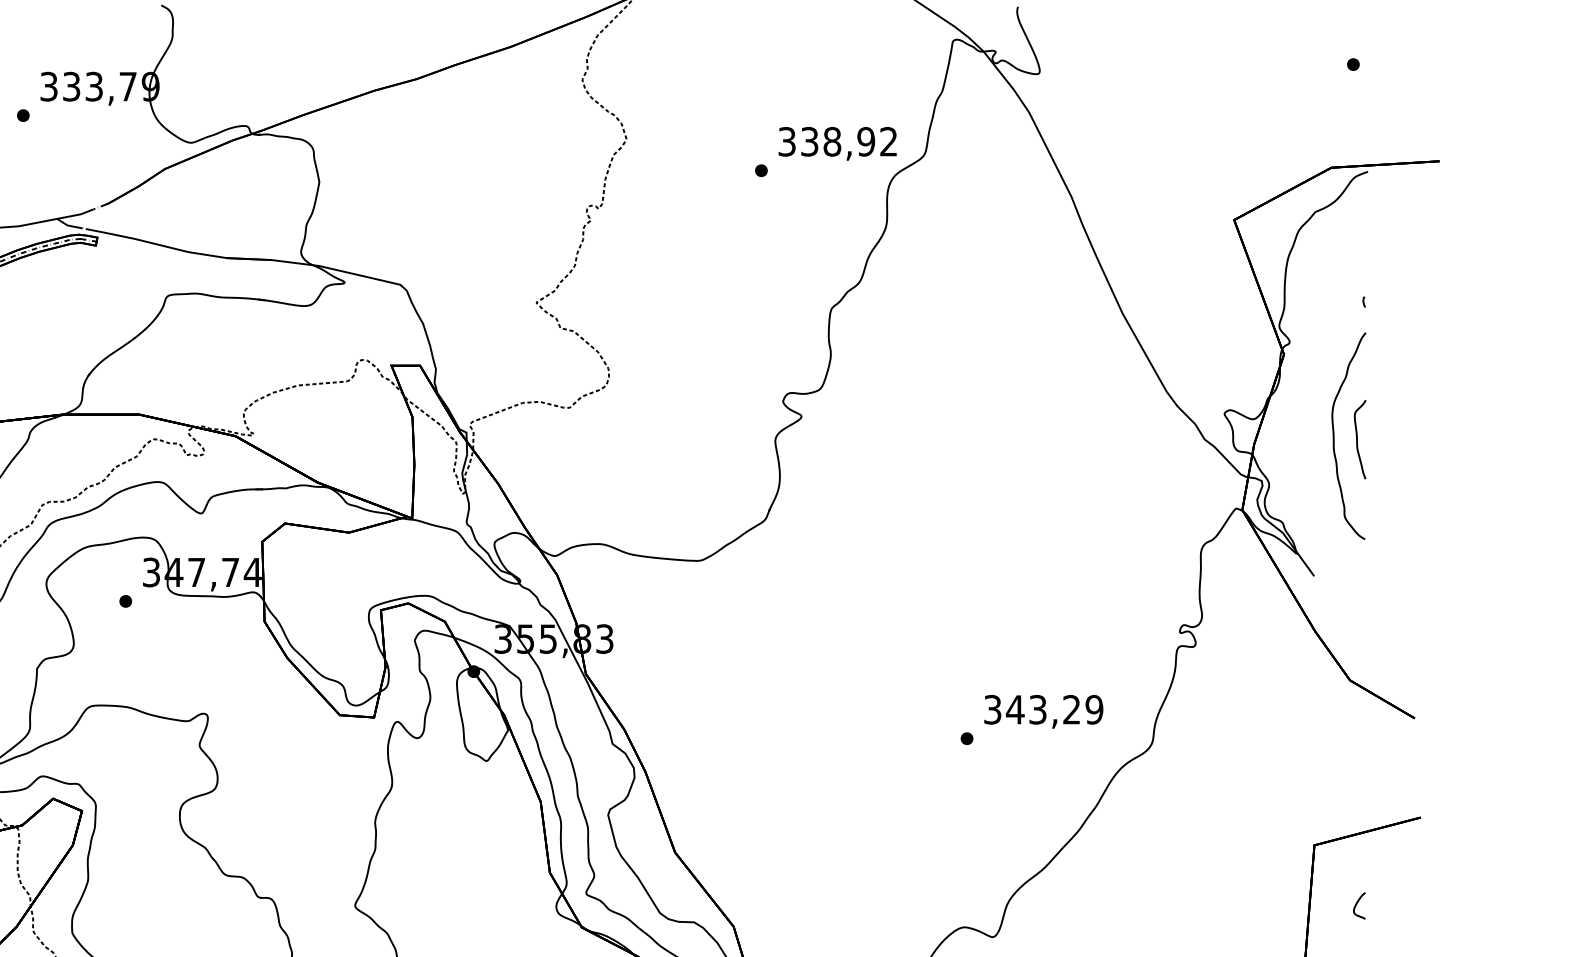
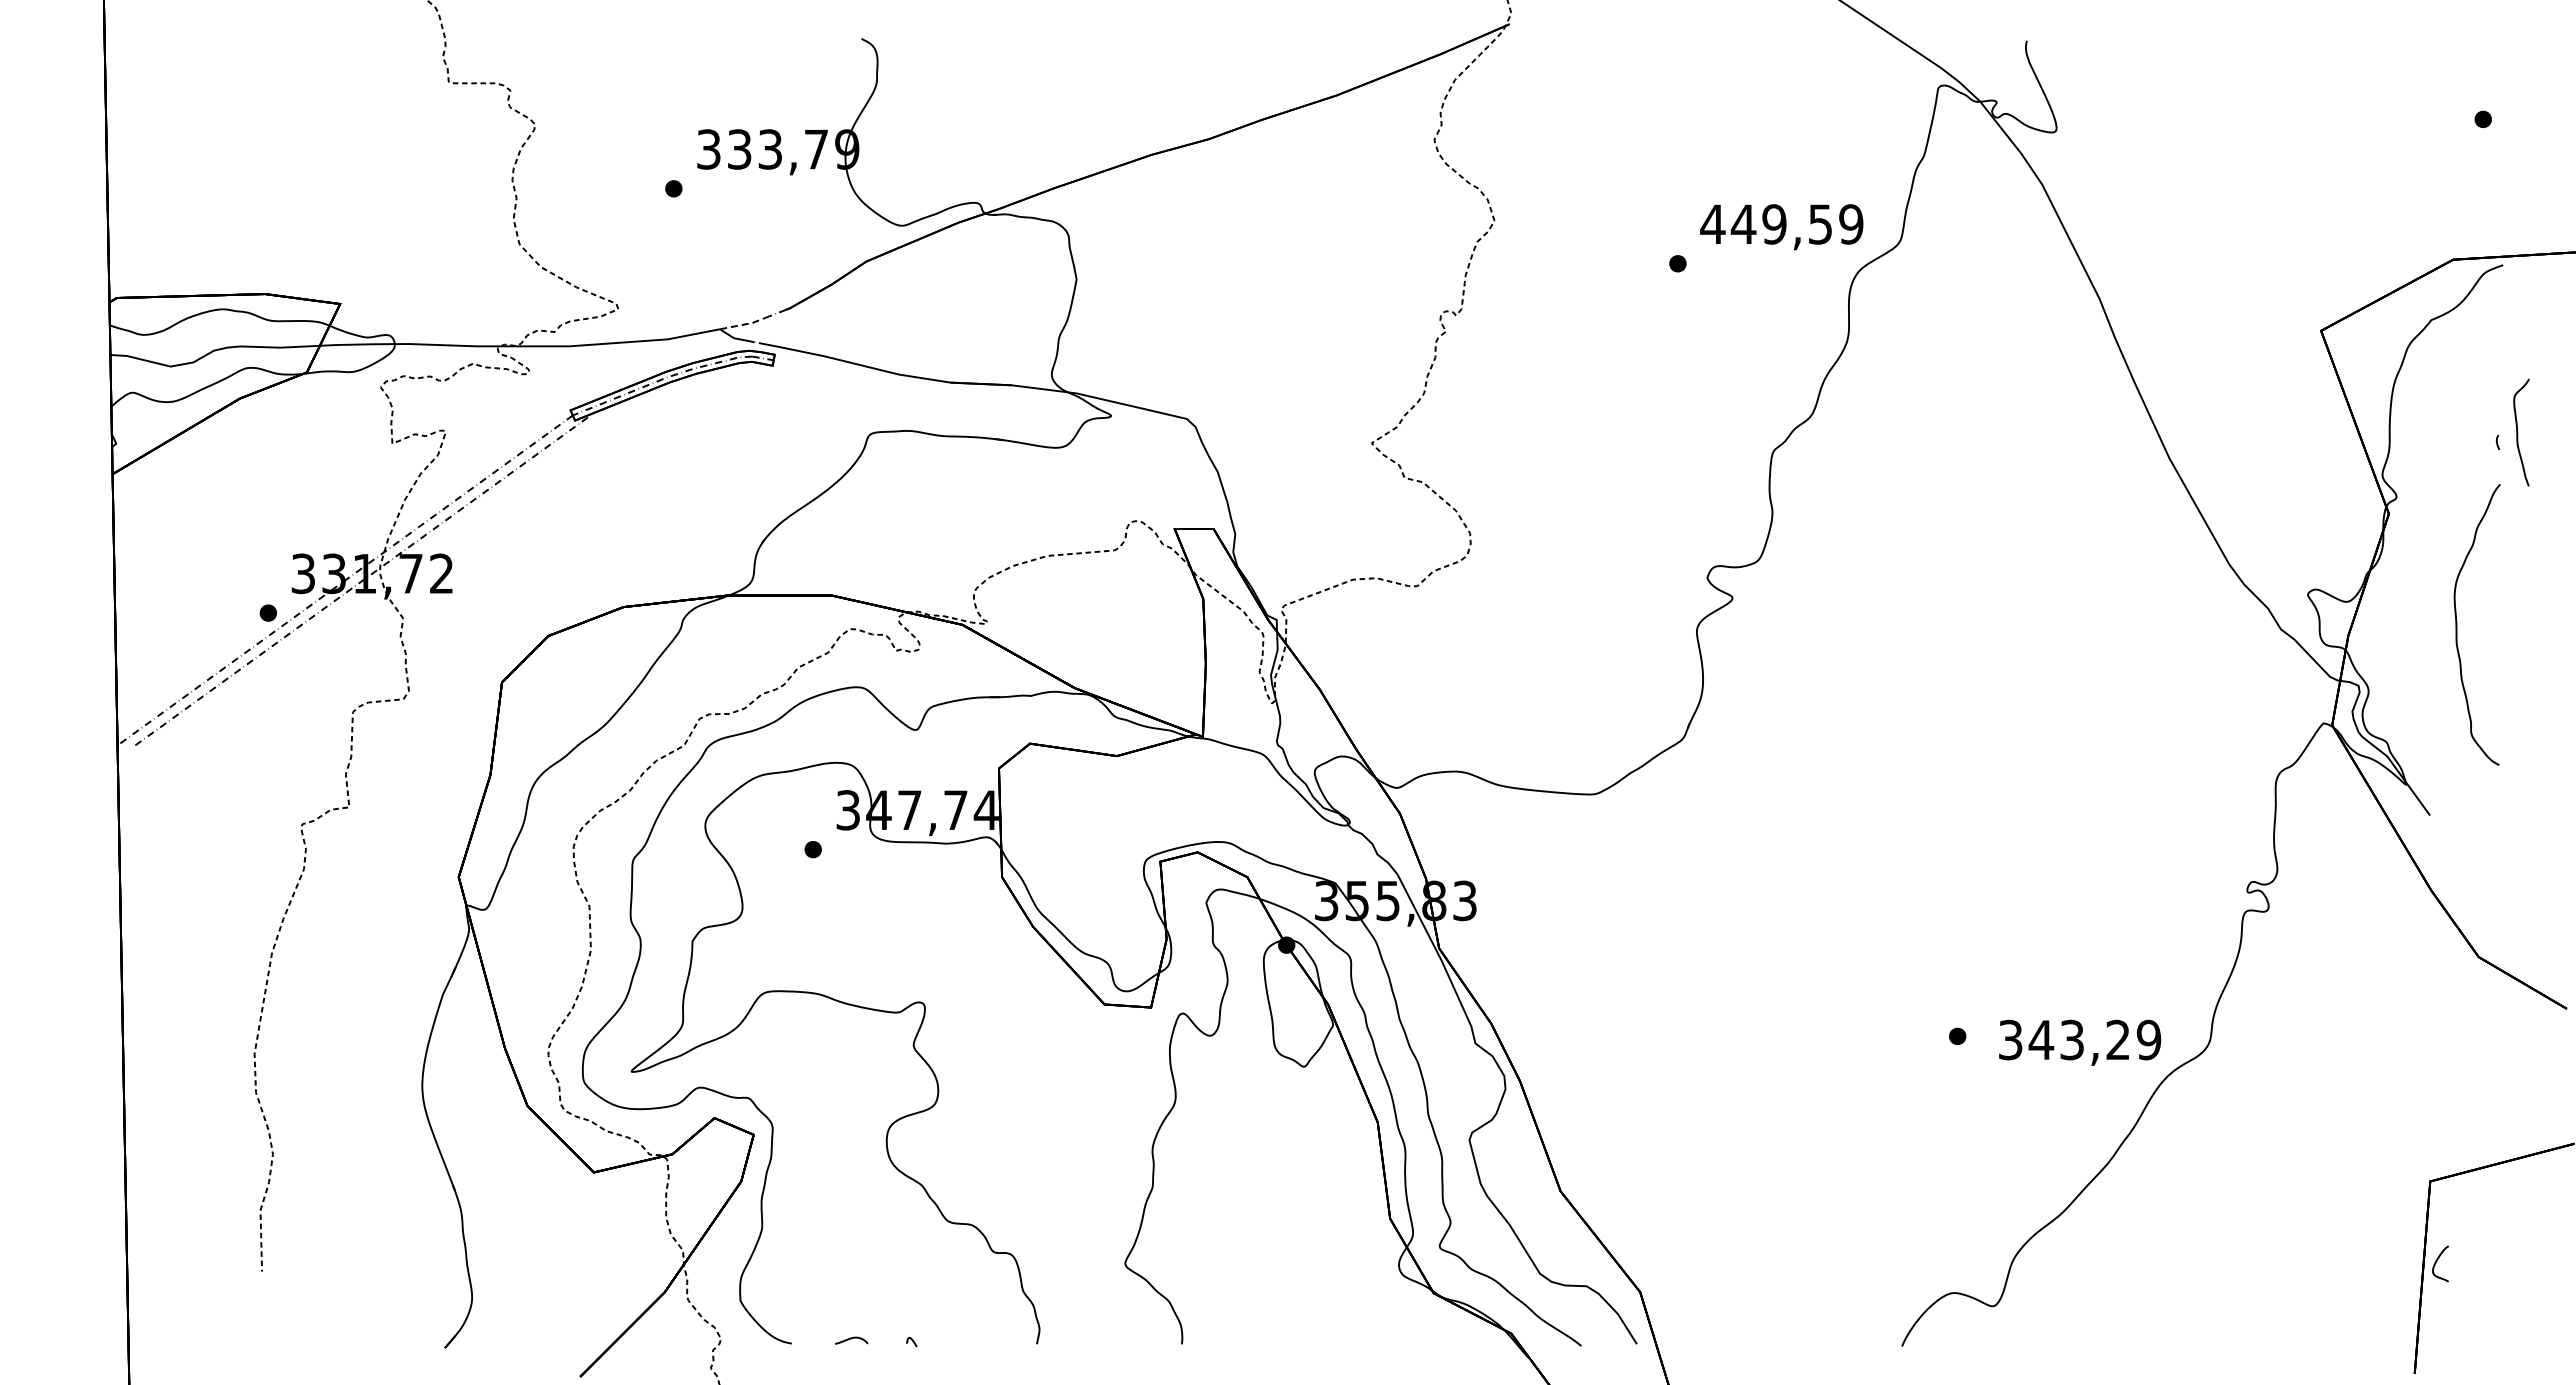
text: (837, 141) -> (1781, 224), 338,92 -> 449,59
line: (75, 215) -> (745, 324), solid -> dashed
curve: (1357, 439) -> (2518, 432), moved
text: (1044, 711) -> (2080, 1042), moved
curve: (1357, 904) -> (2437, 1261), moved

